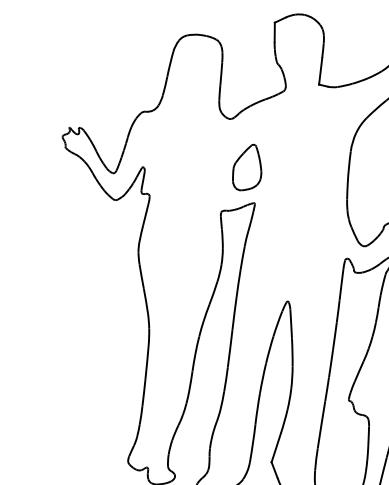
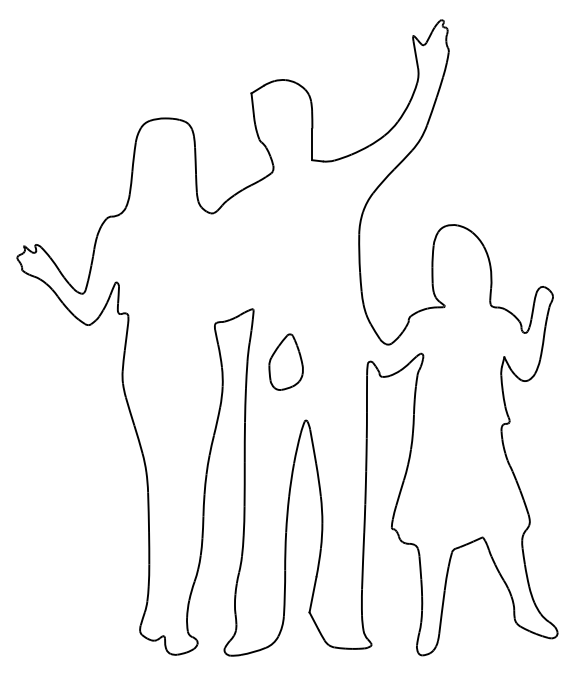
part: (247, 166) -> (285, 361), moved

